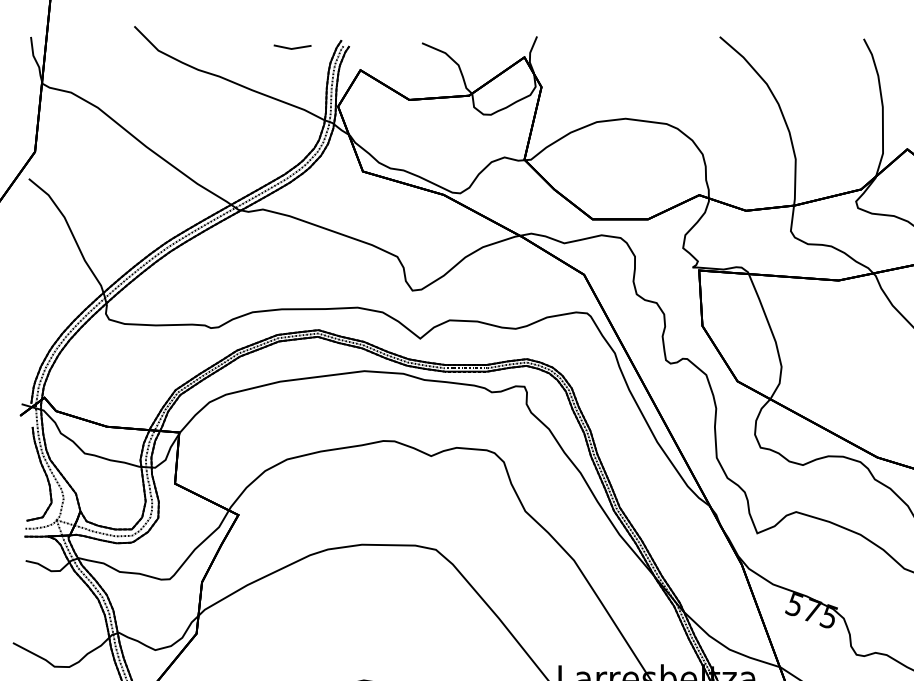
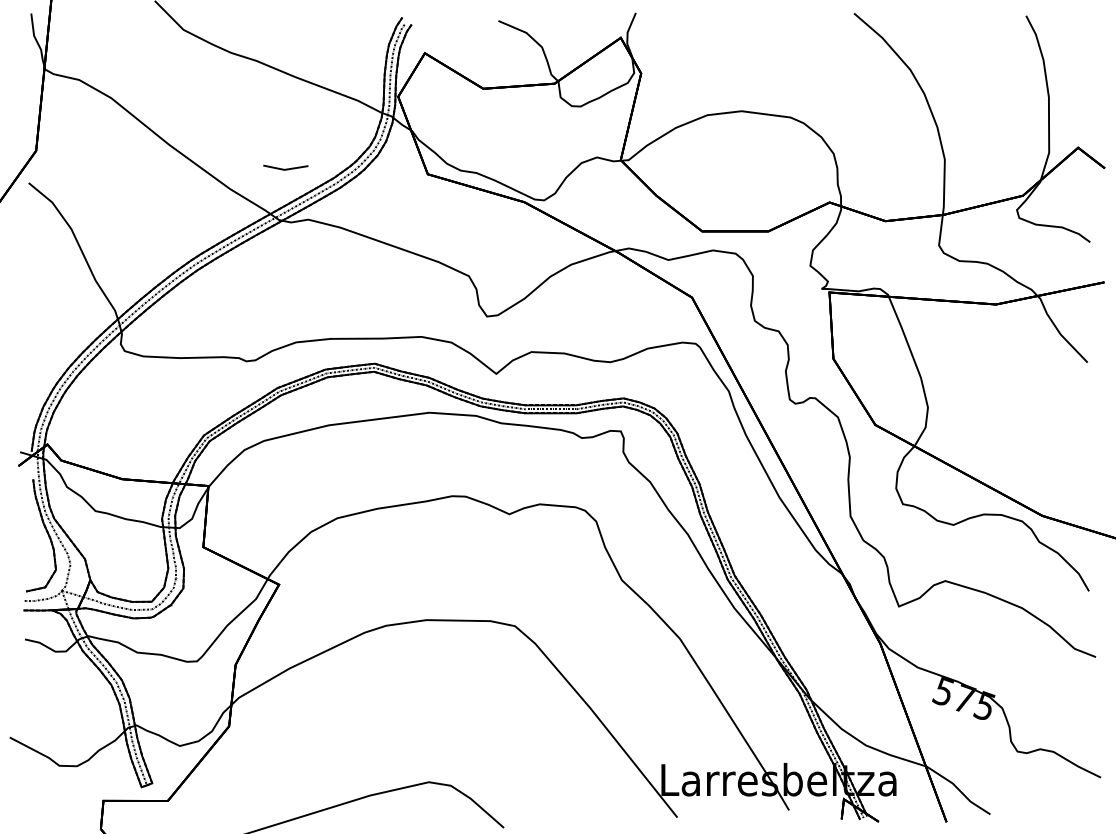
line: (292, 47) -> (285, 168), moved

